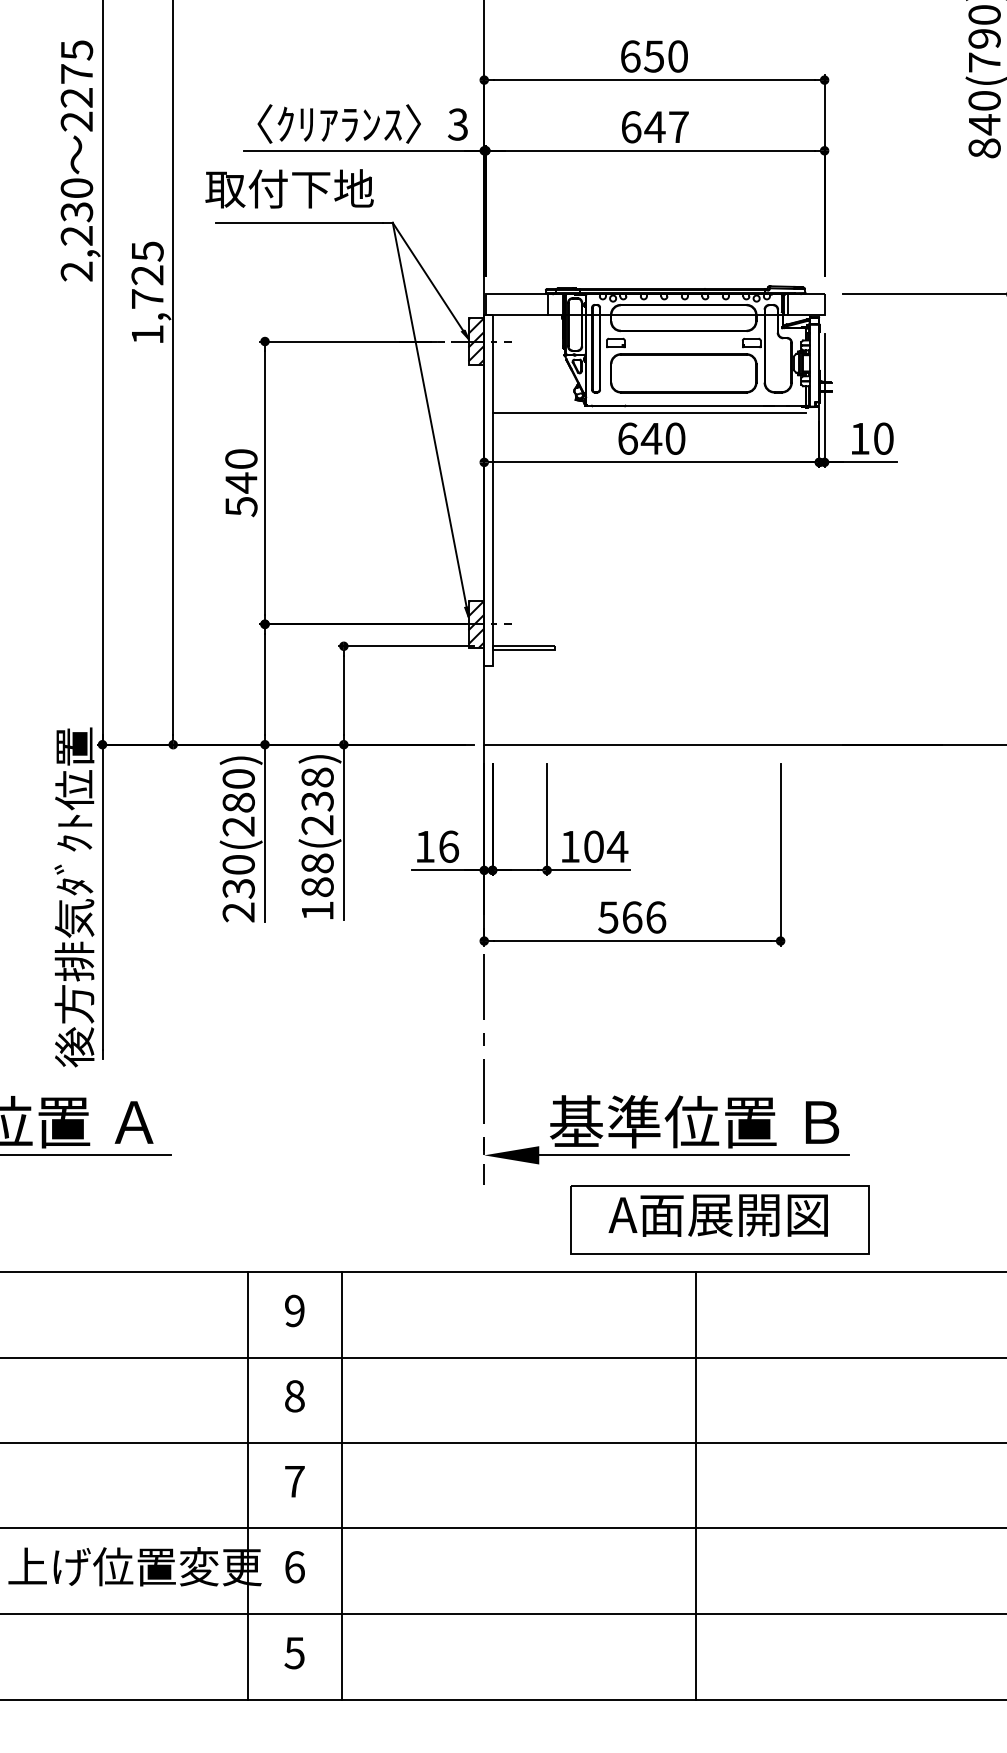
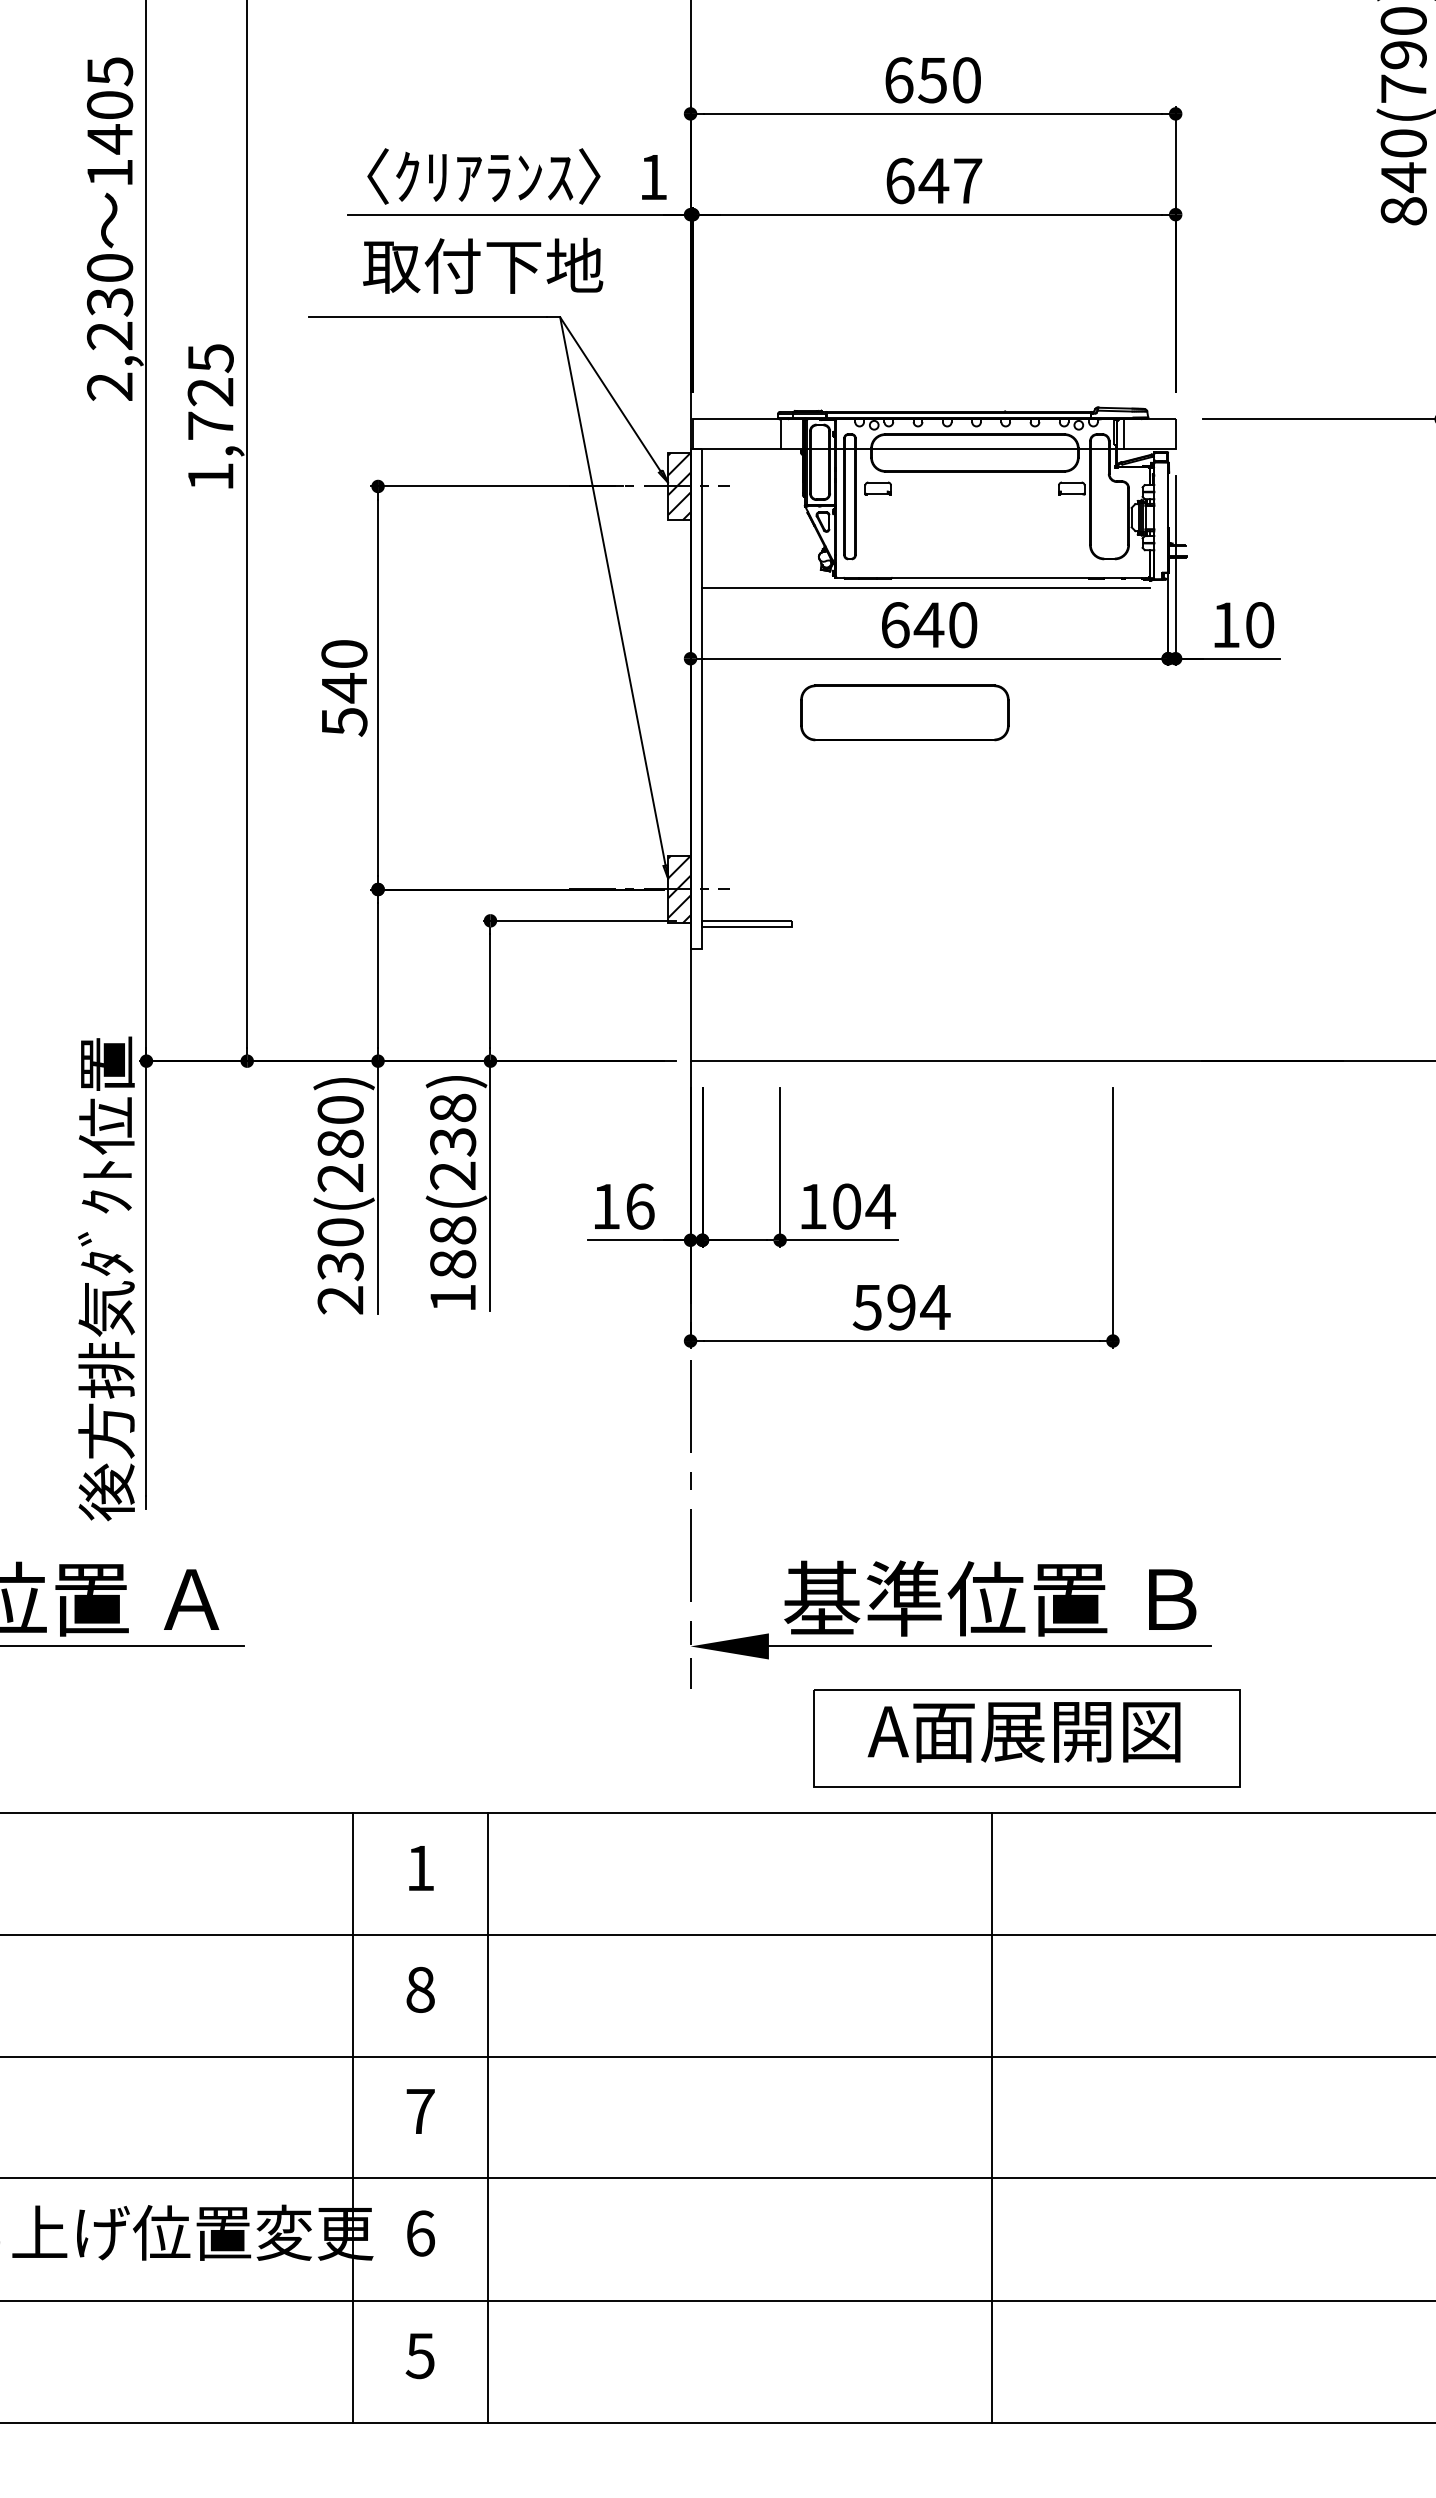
text: (76, 98) -> (109, 139), 2275 -> 1405
text: (457, 124) -> (652, 177), 3 -> 1
text: (289, 188) -> (483, 265), moved
part: (683, 373) -> (904, 712), moved
text: (644, 917) -> (918, 1307), 566 -> 594
text: (294, 1311) -> (420, 1868), 9 -> 1

